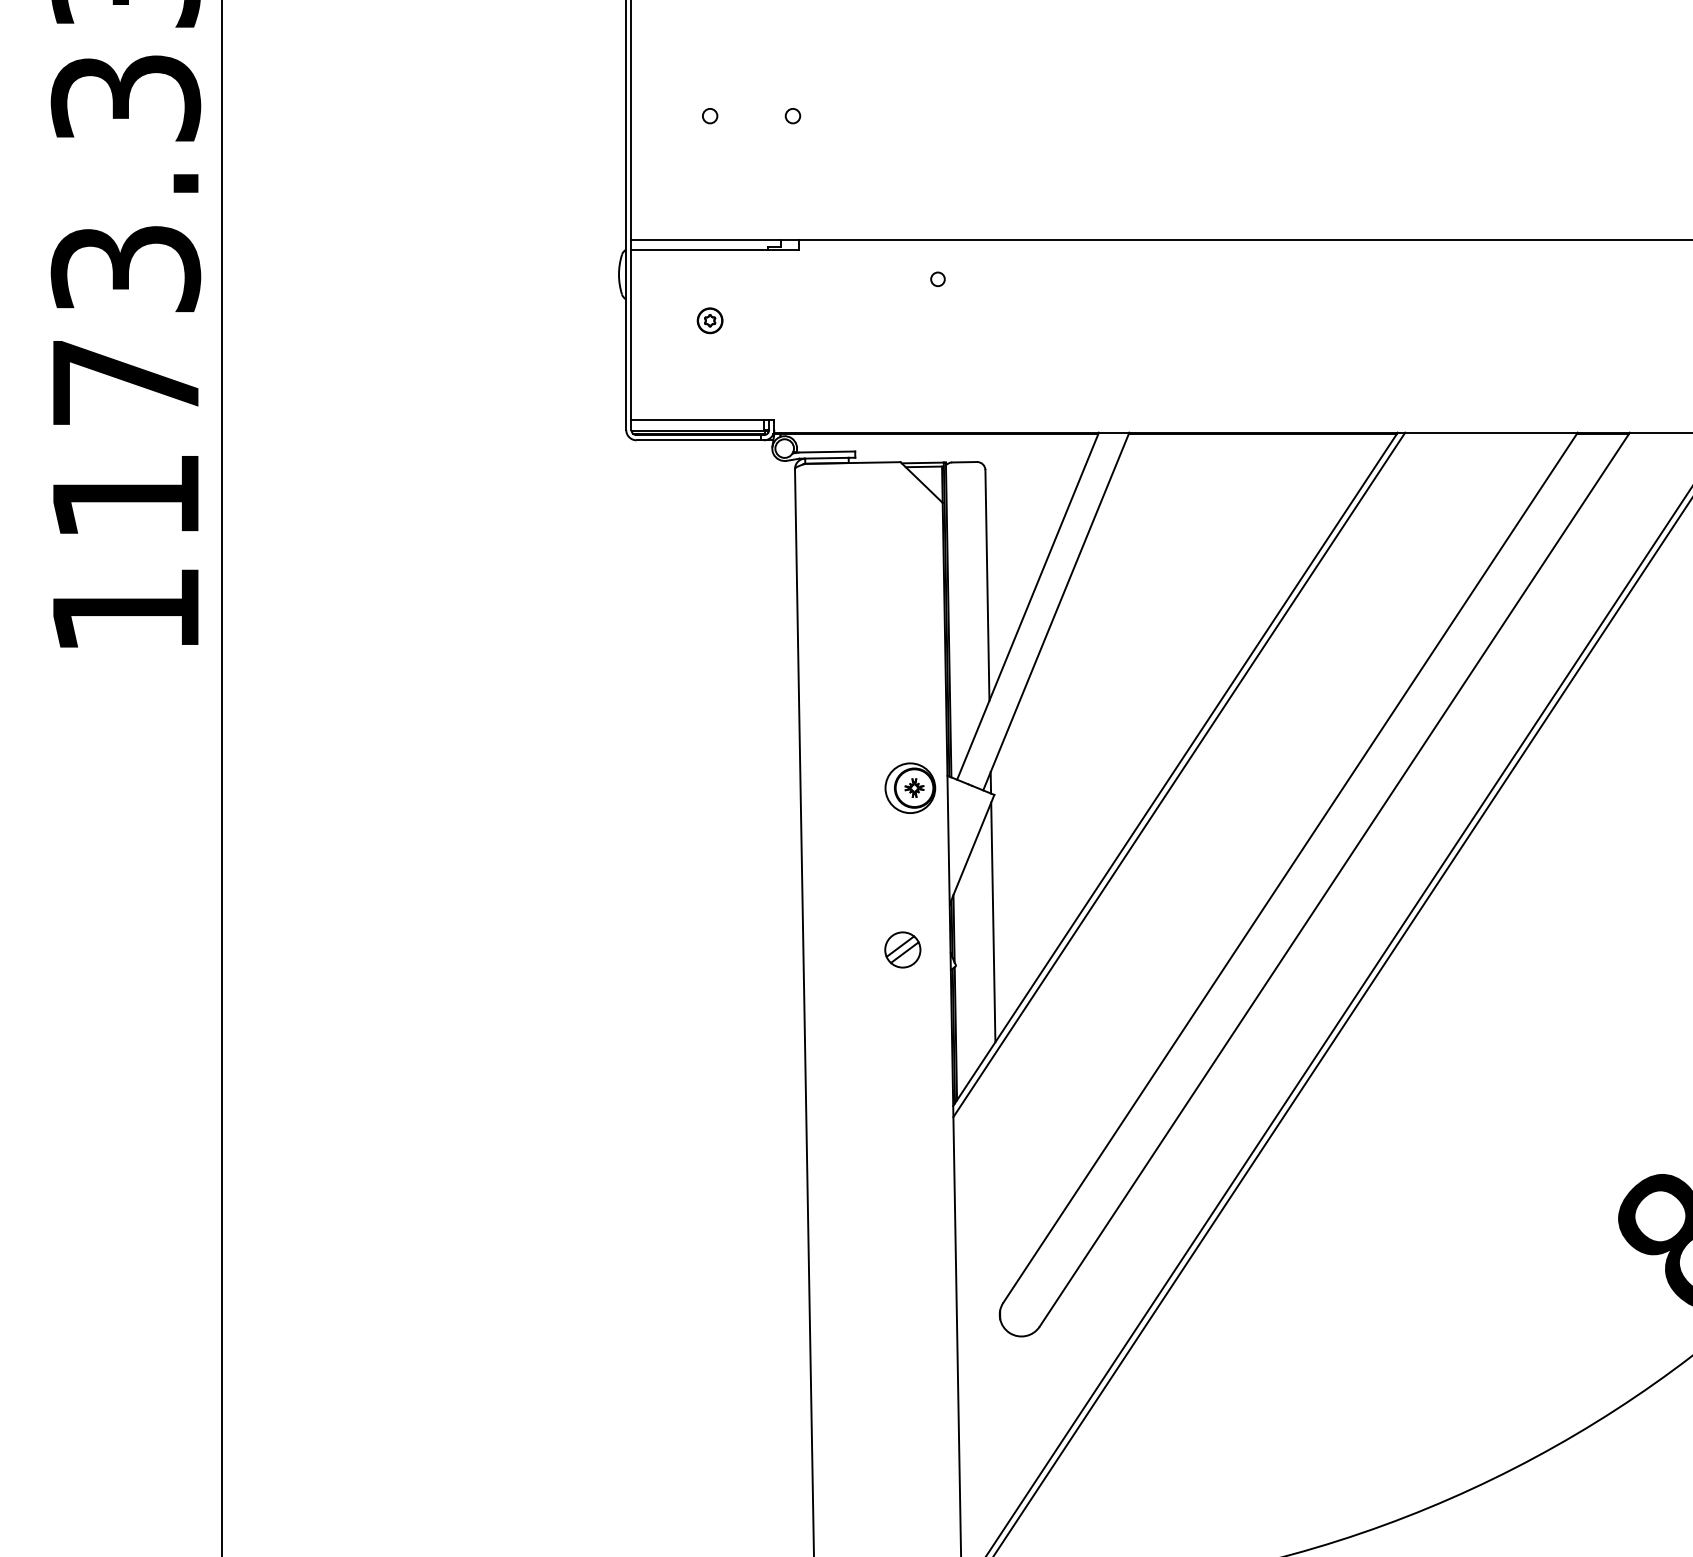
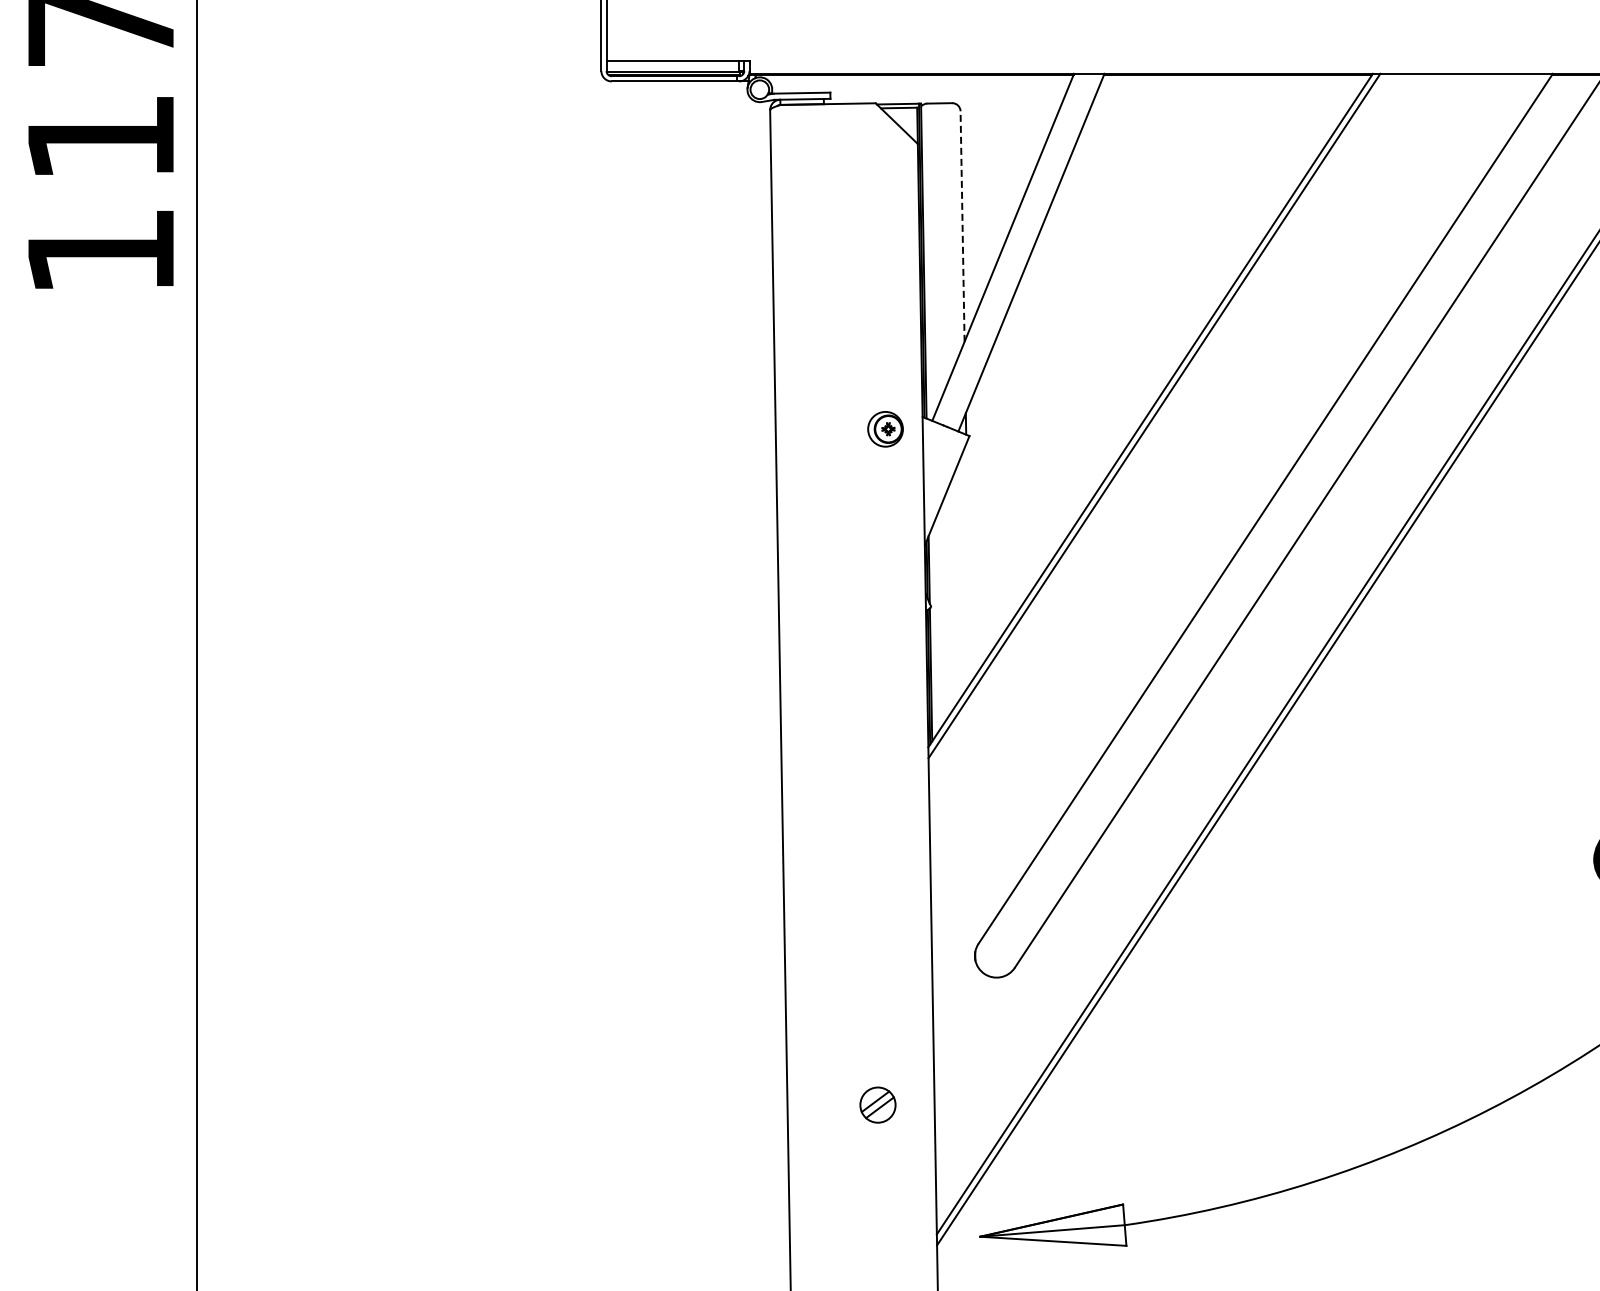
line: (987, 584) -> (962, 225), solid -> dashed
part: (910, 787) -> (885, 428), size x0.7
line: (993, 922) -> (968, 563), removed
part: (902, 949) -> (877, 1104), moved

